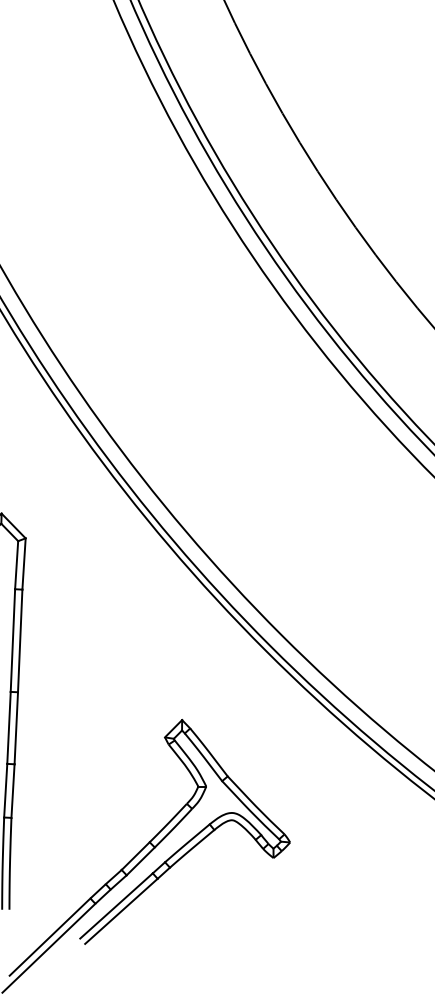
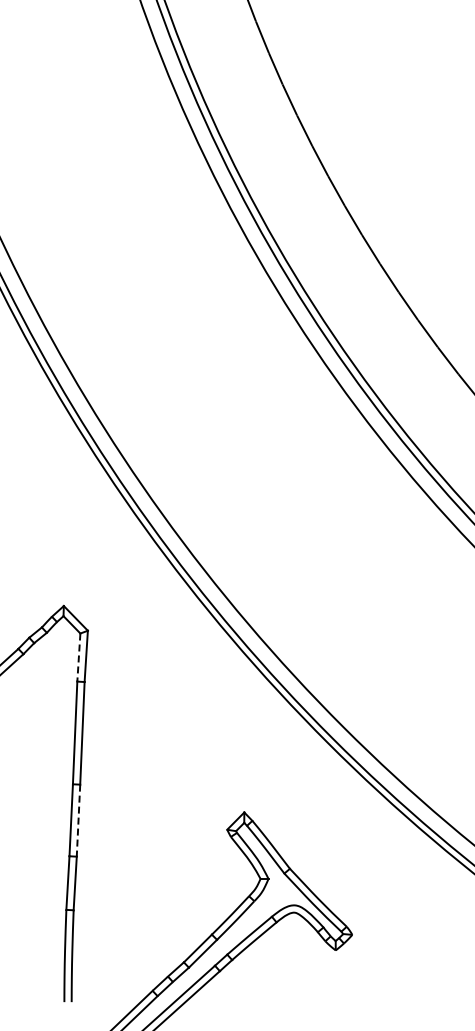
line: (16, 566) -> (78, 658), solid -> dashed
line: (16, 729) -> (78, 821), solid -> dashed

